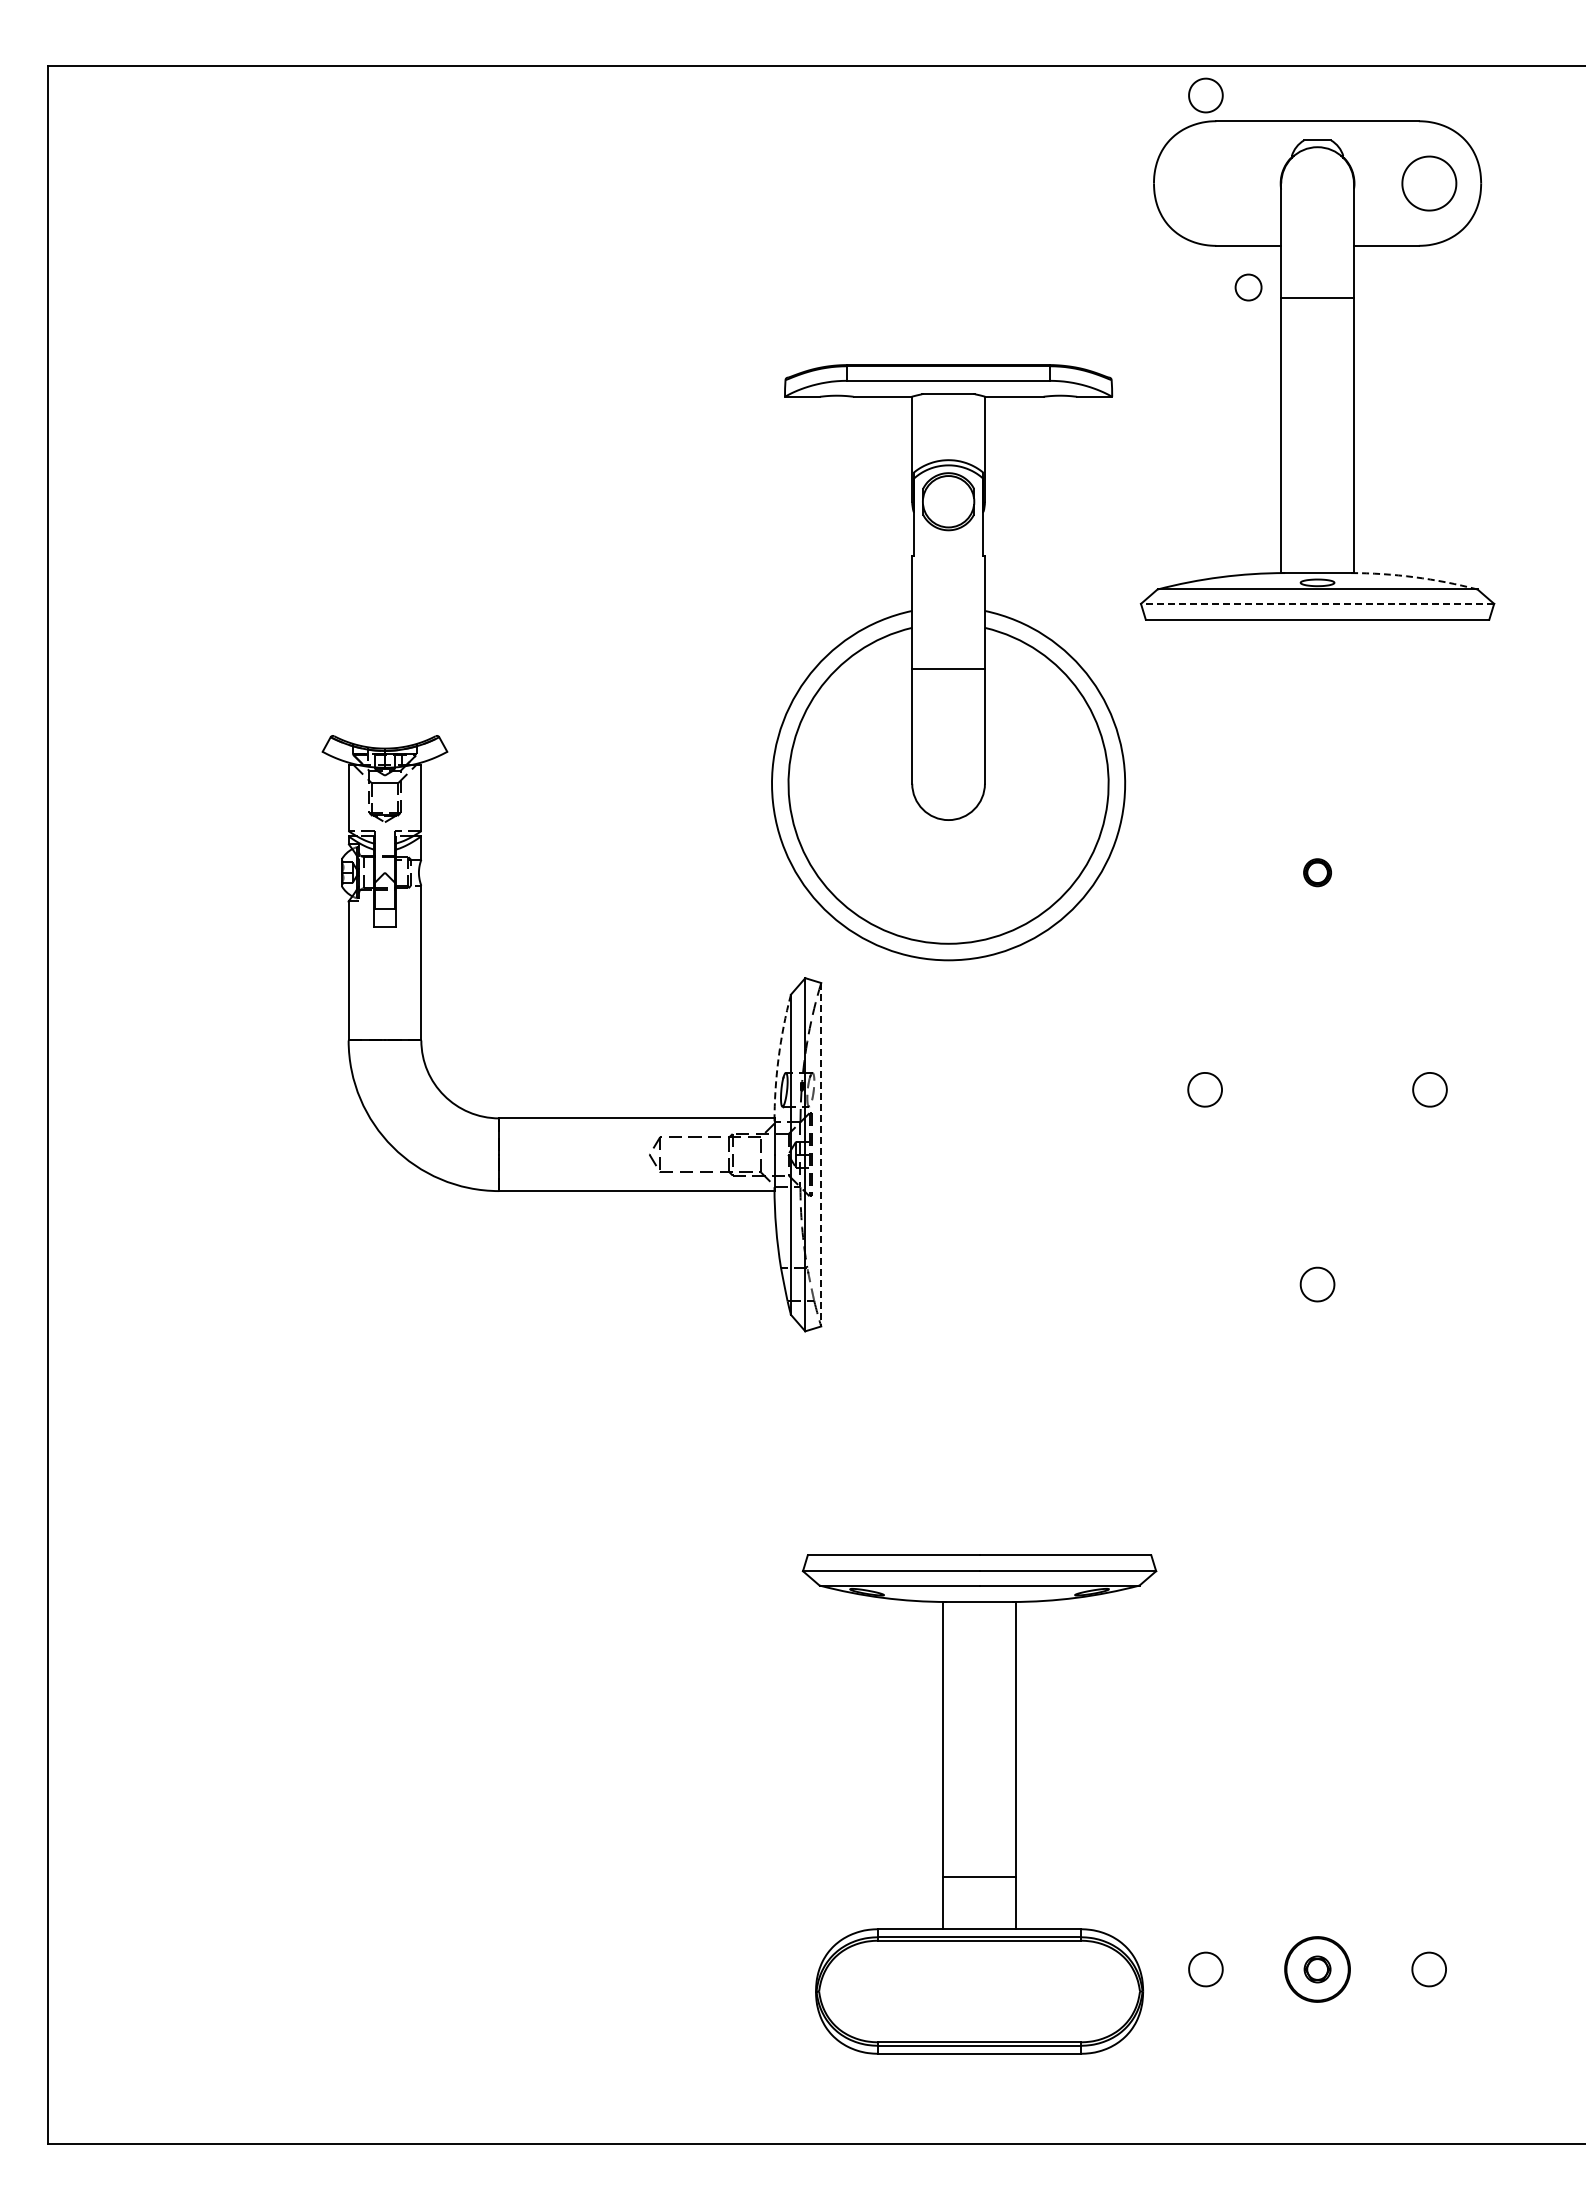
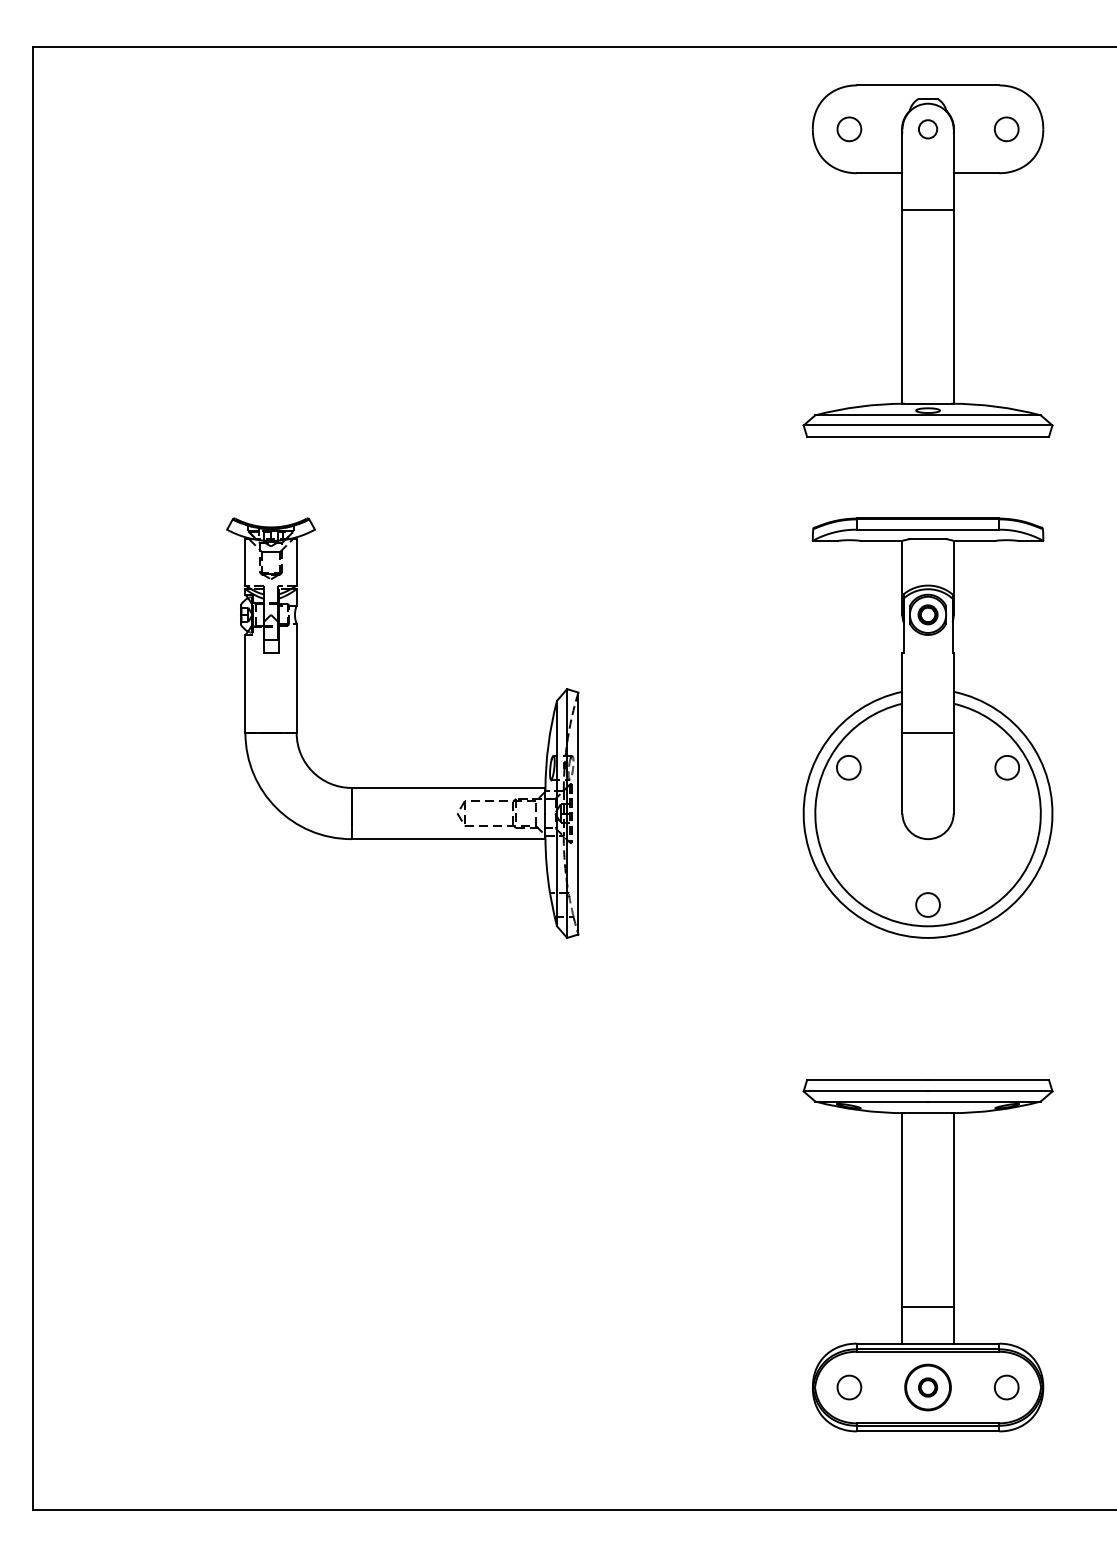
part: (1205, 95) -> (849, 129), moved
part: (1428, 183) -> (1006, 129), size x0.62
circle: (1248, 287) -> (928, 129), moved
arc: (1414, 577) -> (996, 406), dashed -> solid
line: (1317, 603) -> (928, 425), dashed -> solid
part: (948, 662) -> (928, 728), moved
arc: (778, 1057) -> (548, 745), dashed -> solid
line: (821, 1154) -> (578, 813), dashed -> solid
part: (979, 1804) -> (928, 1255), moved

